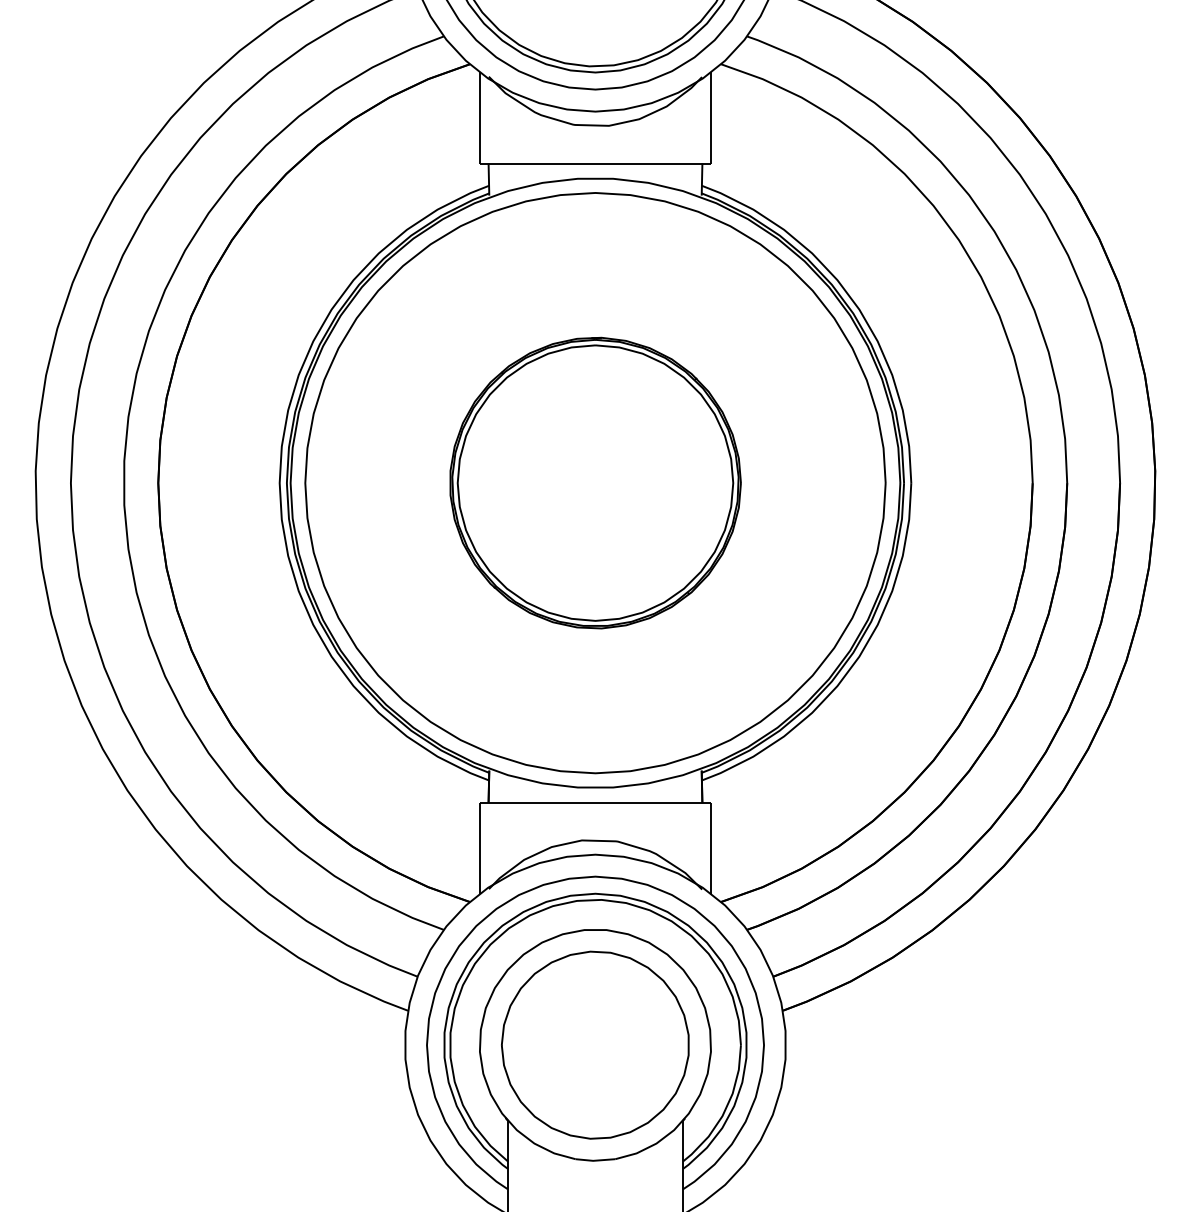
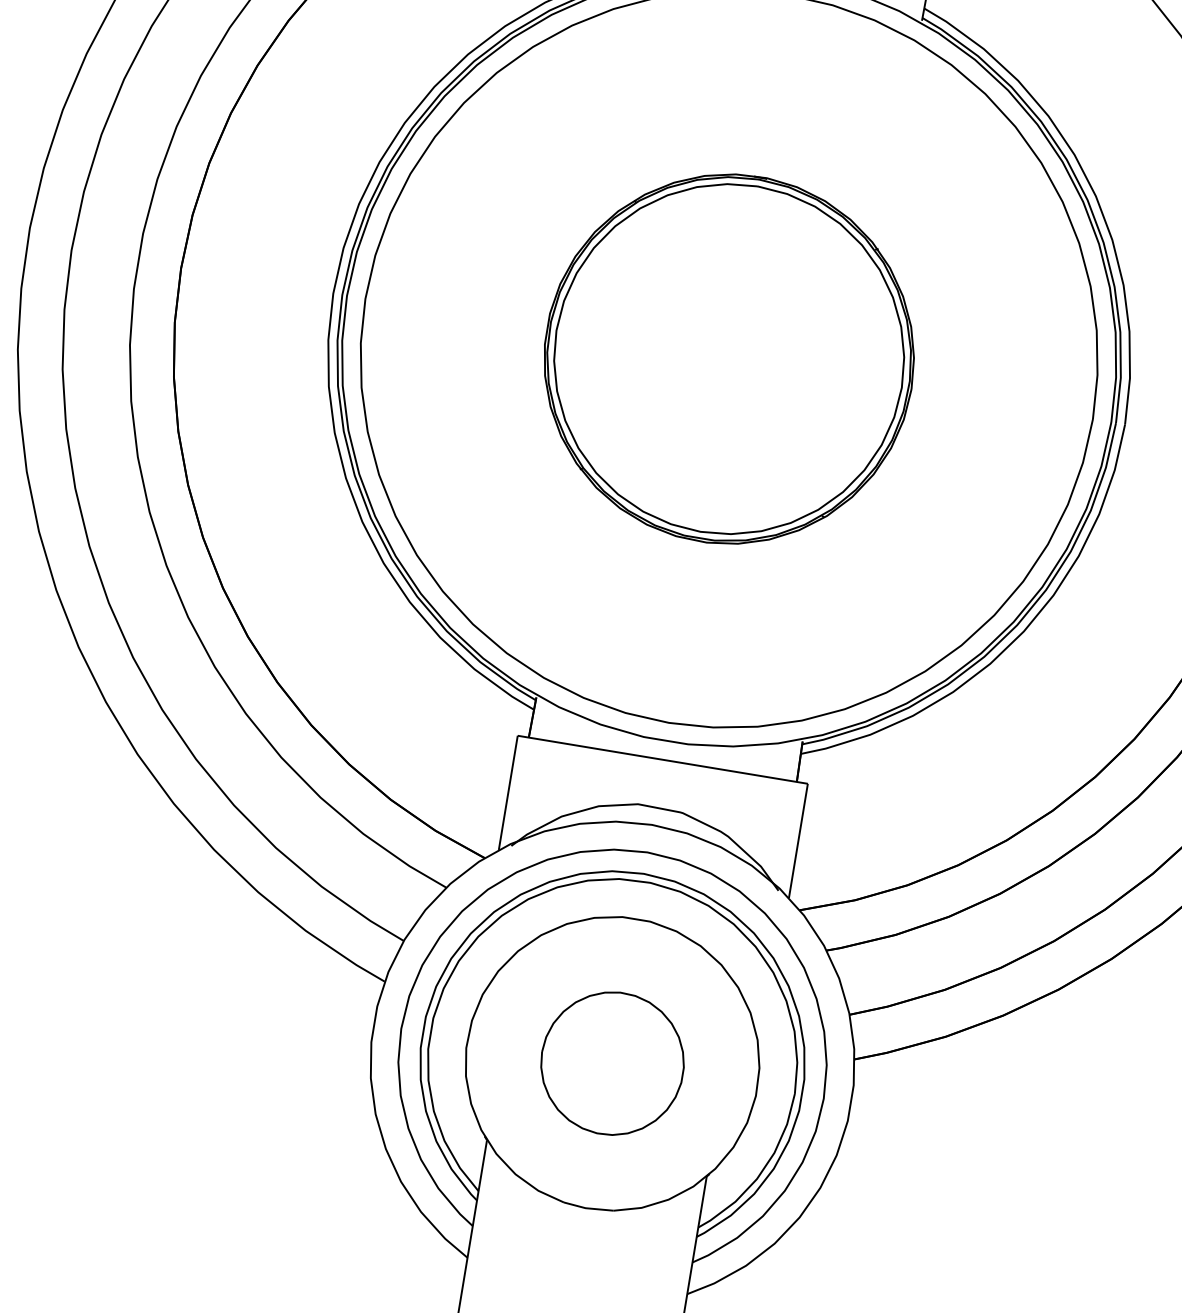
part: (595, 1044) -> (612, 1062), size x0.6

